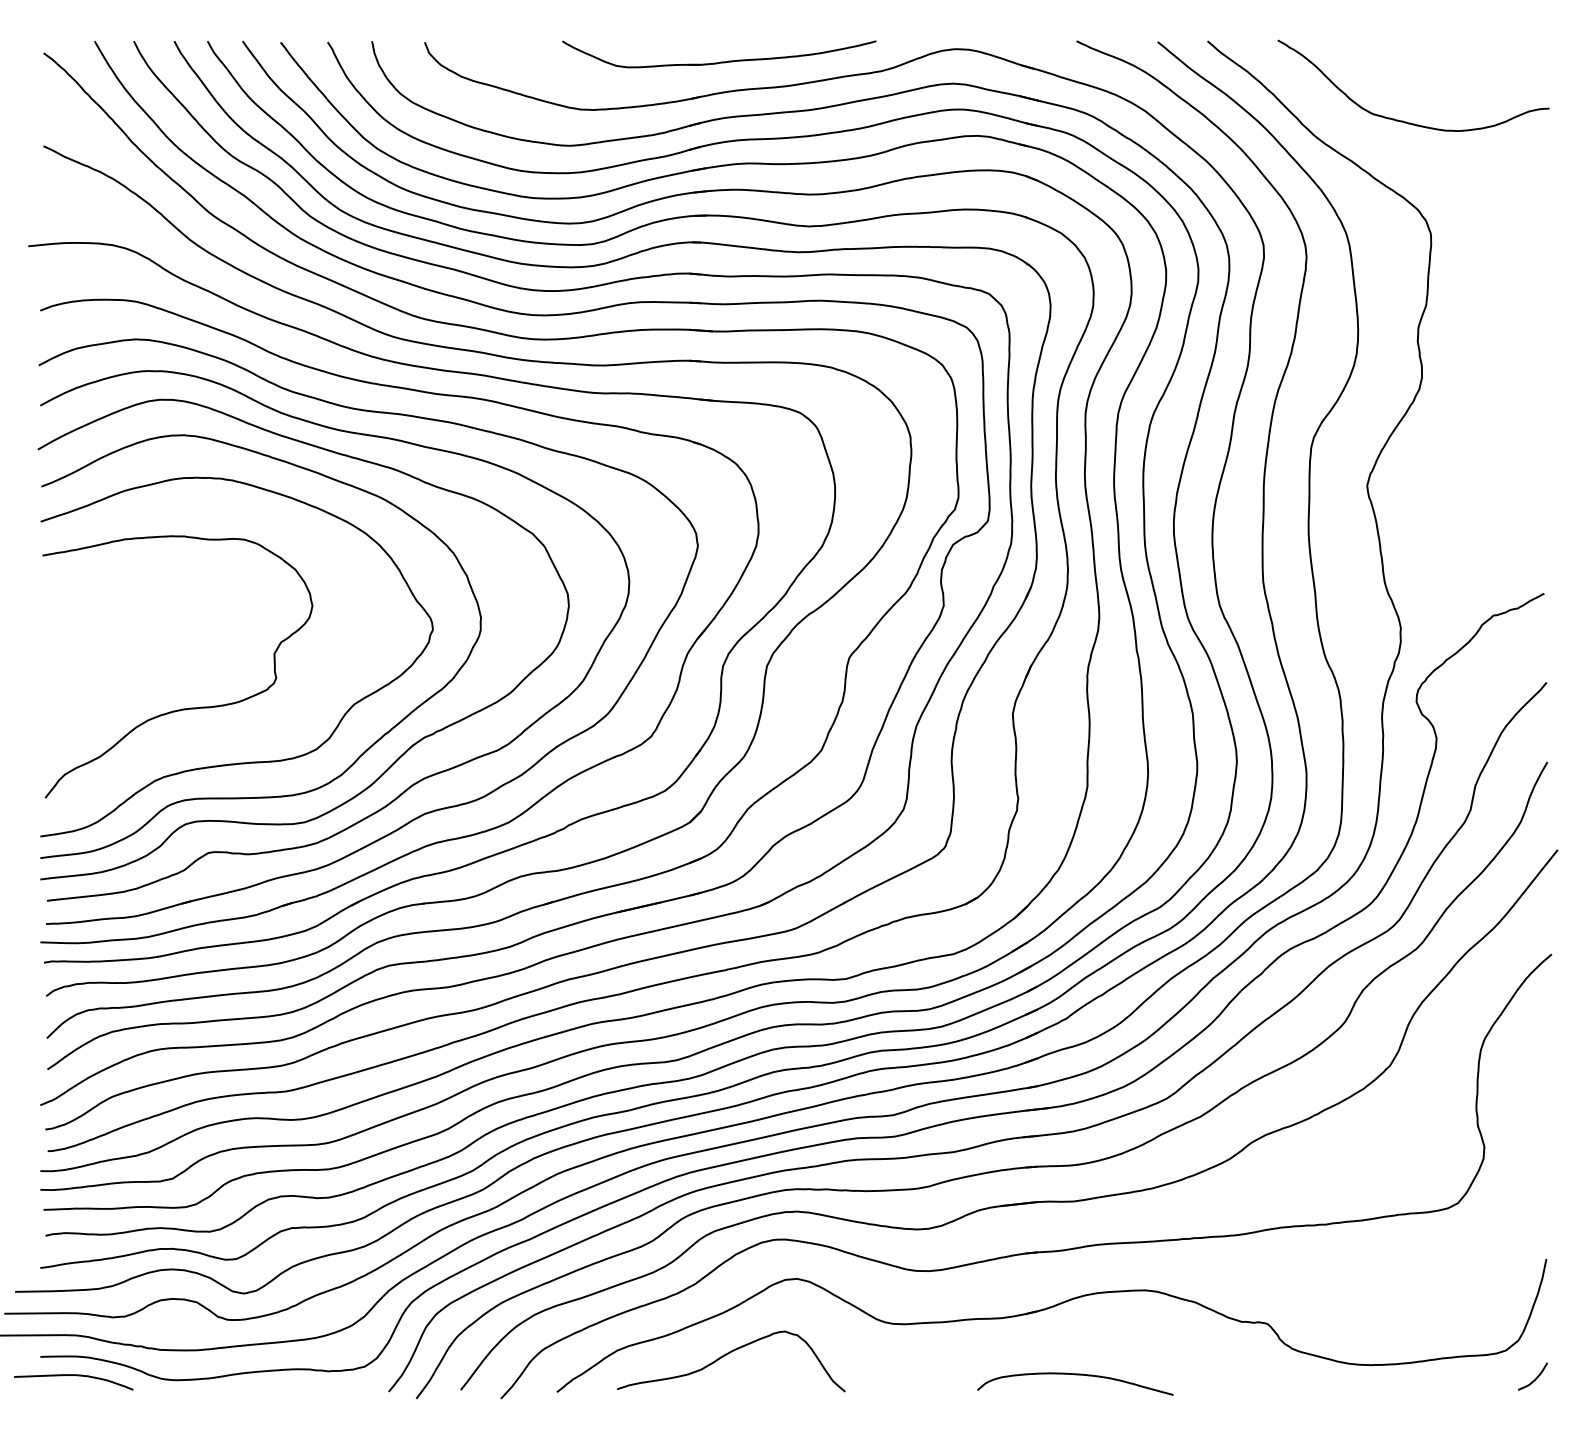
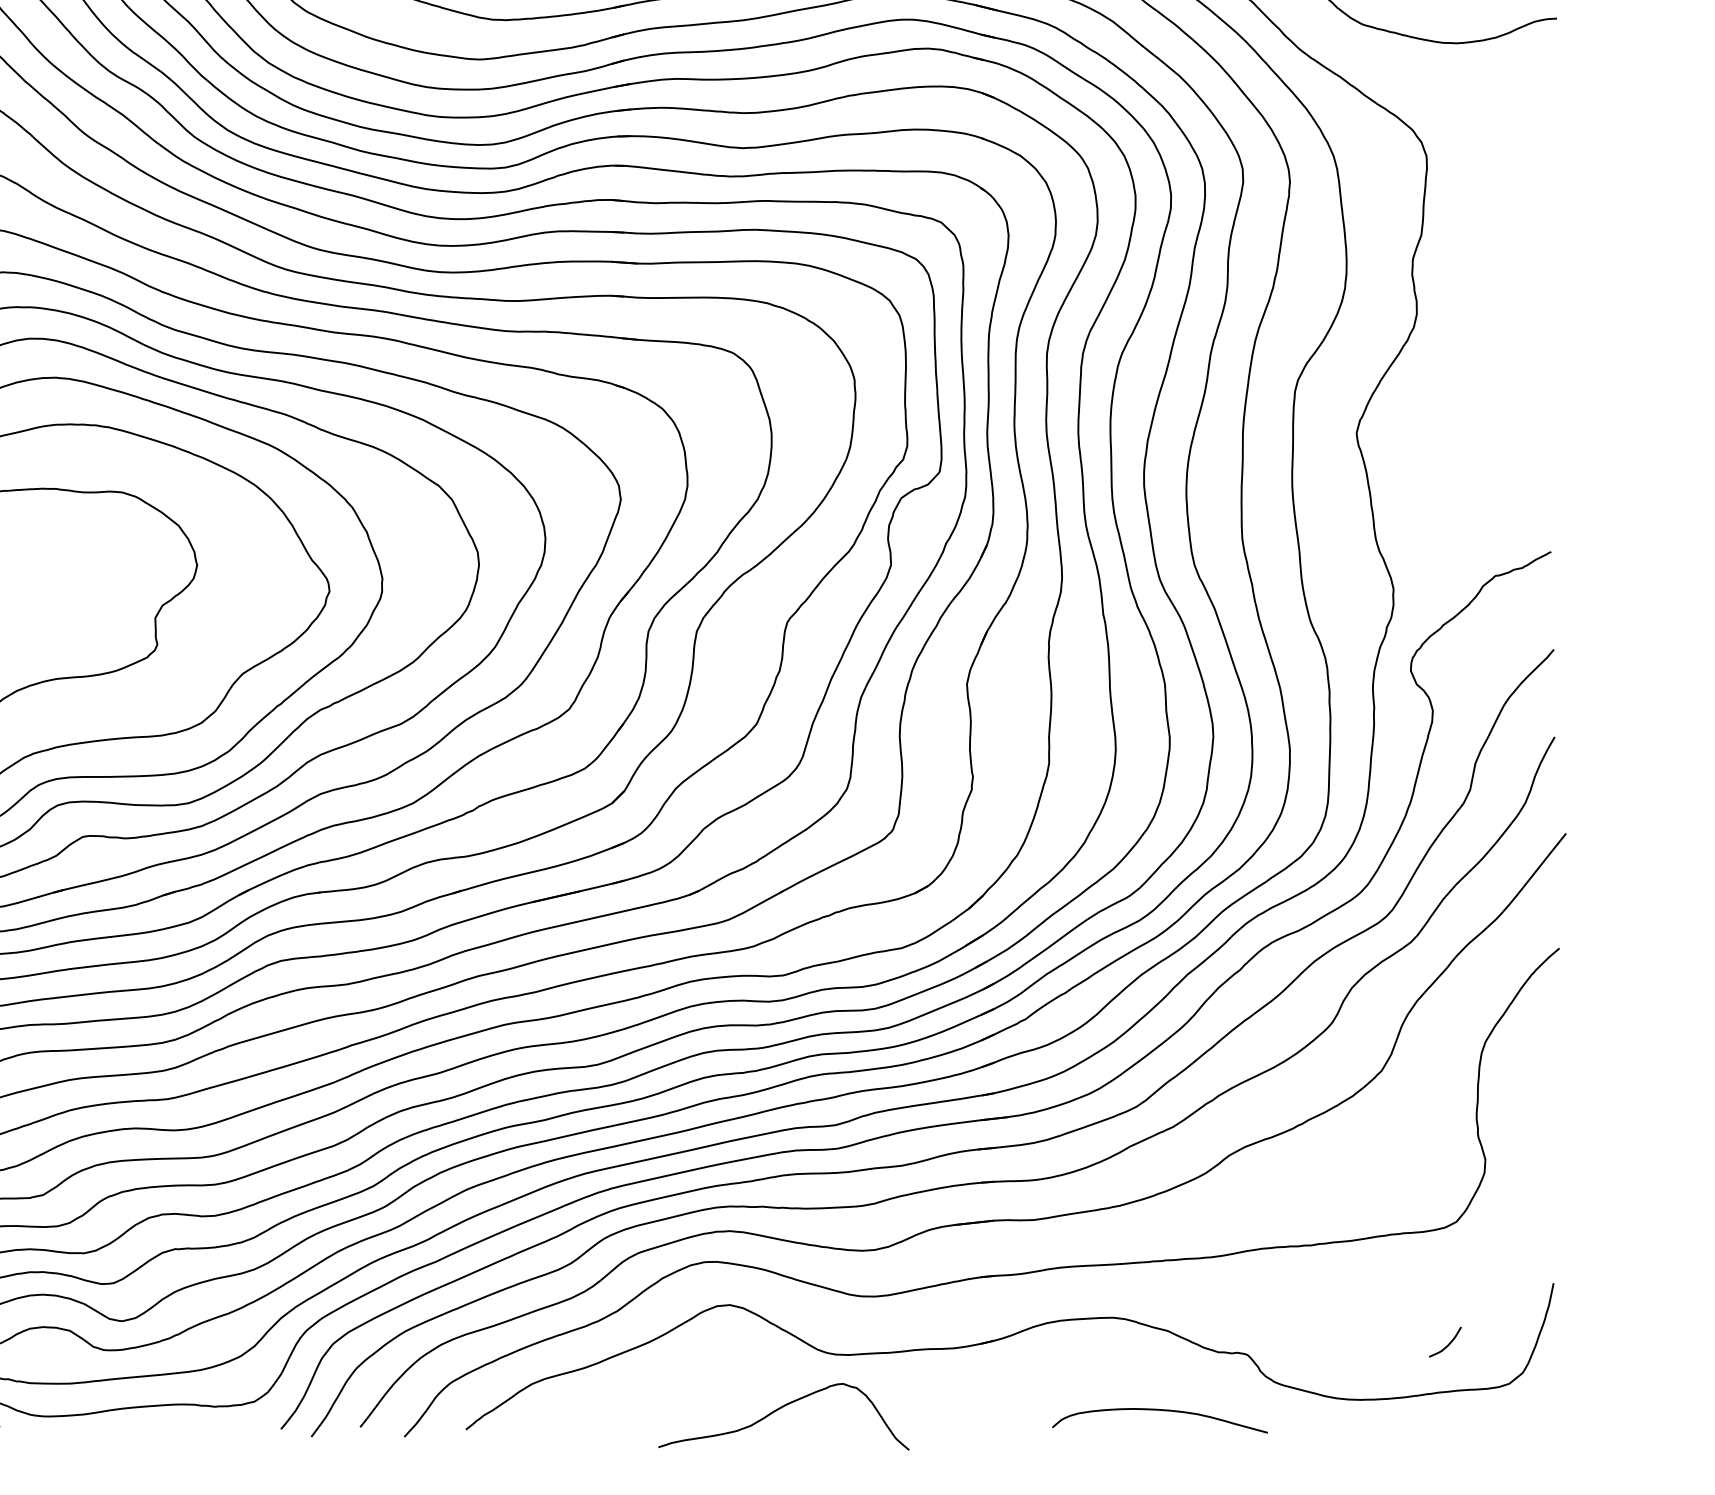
curve: (728, 1354) -> (780, 1409), moved
curve: (1075, 1375) -> (1160, 1411), moved
curve: (1535, 1378) -> (1448, 1344), moved

